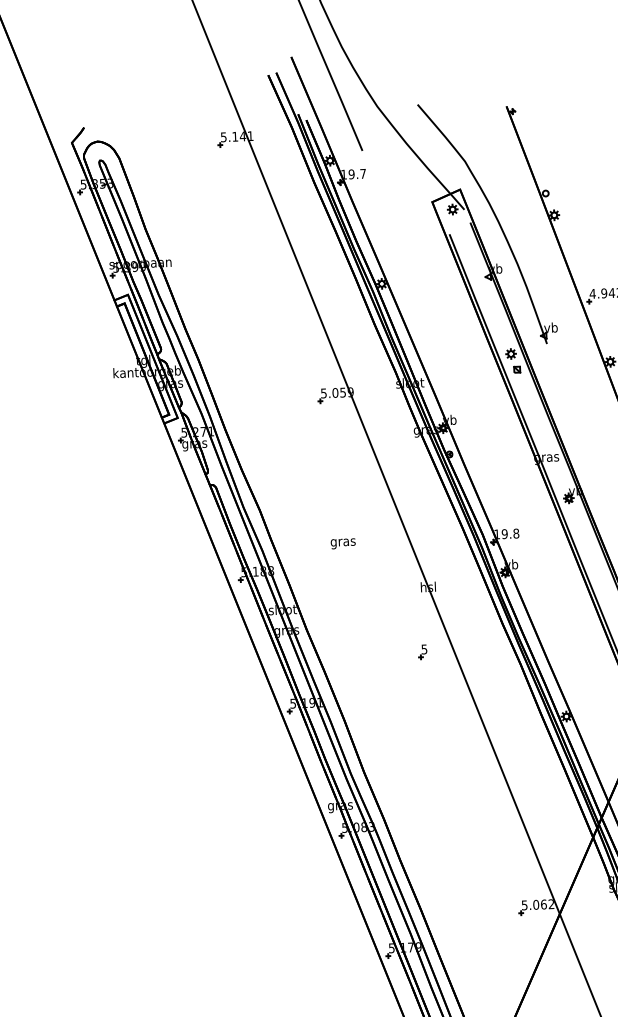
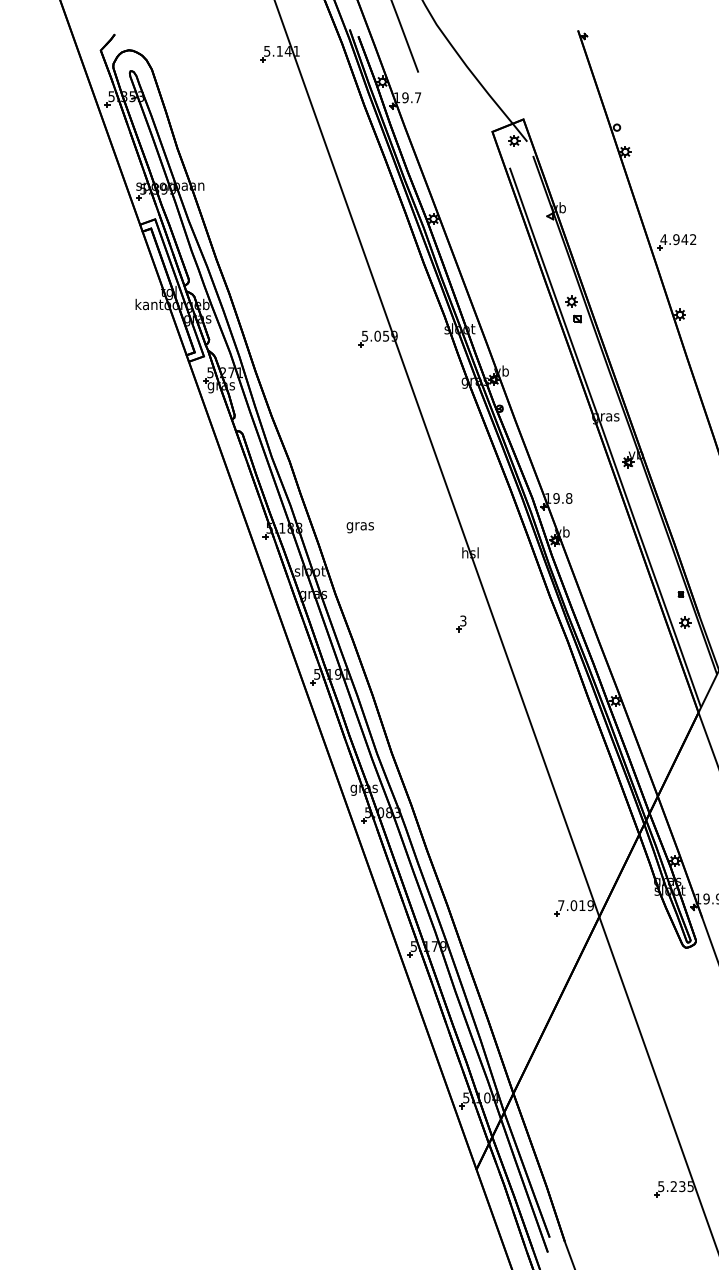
part: (496, 219) -> (561, 153), removed
text: (342, 543) -> (359, 527), moved
text: (424, 648) -> (463, 620), 5 -> 3
text: (537, 904) -> (575, 905), 5.062 -> 7.019

